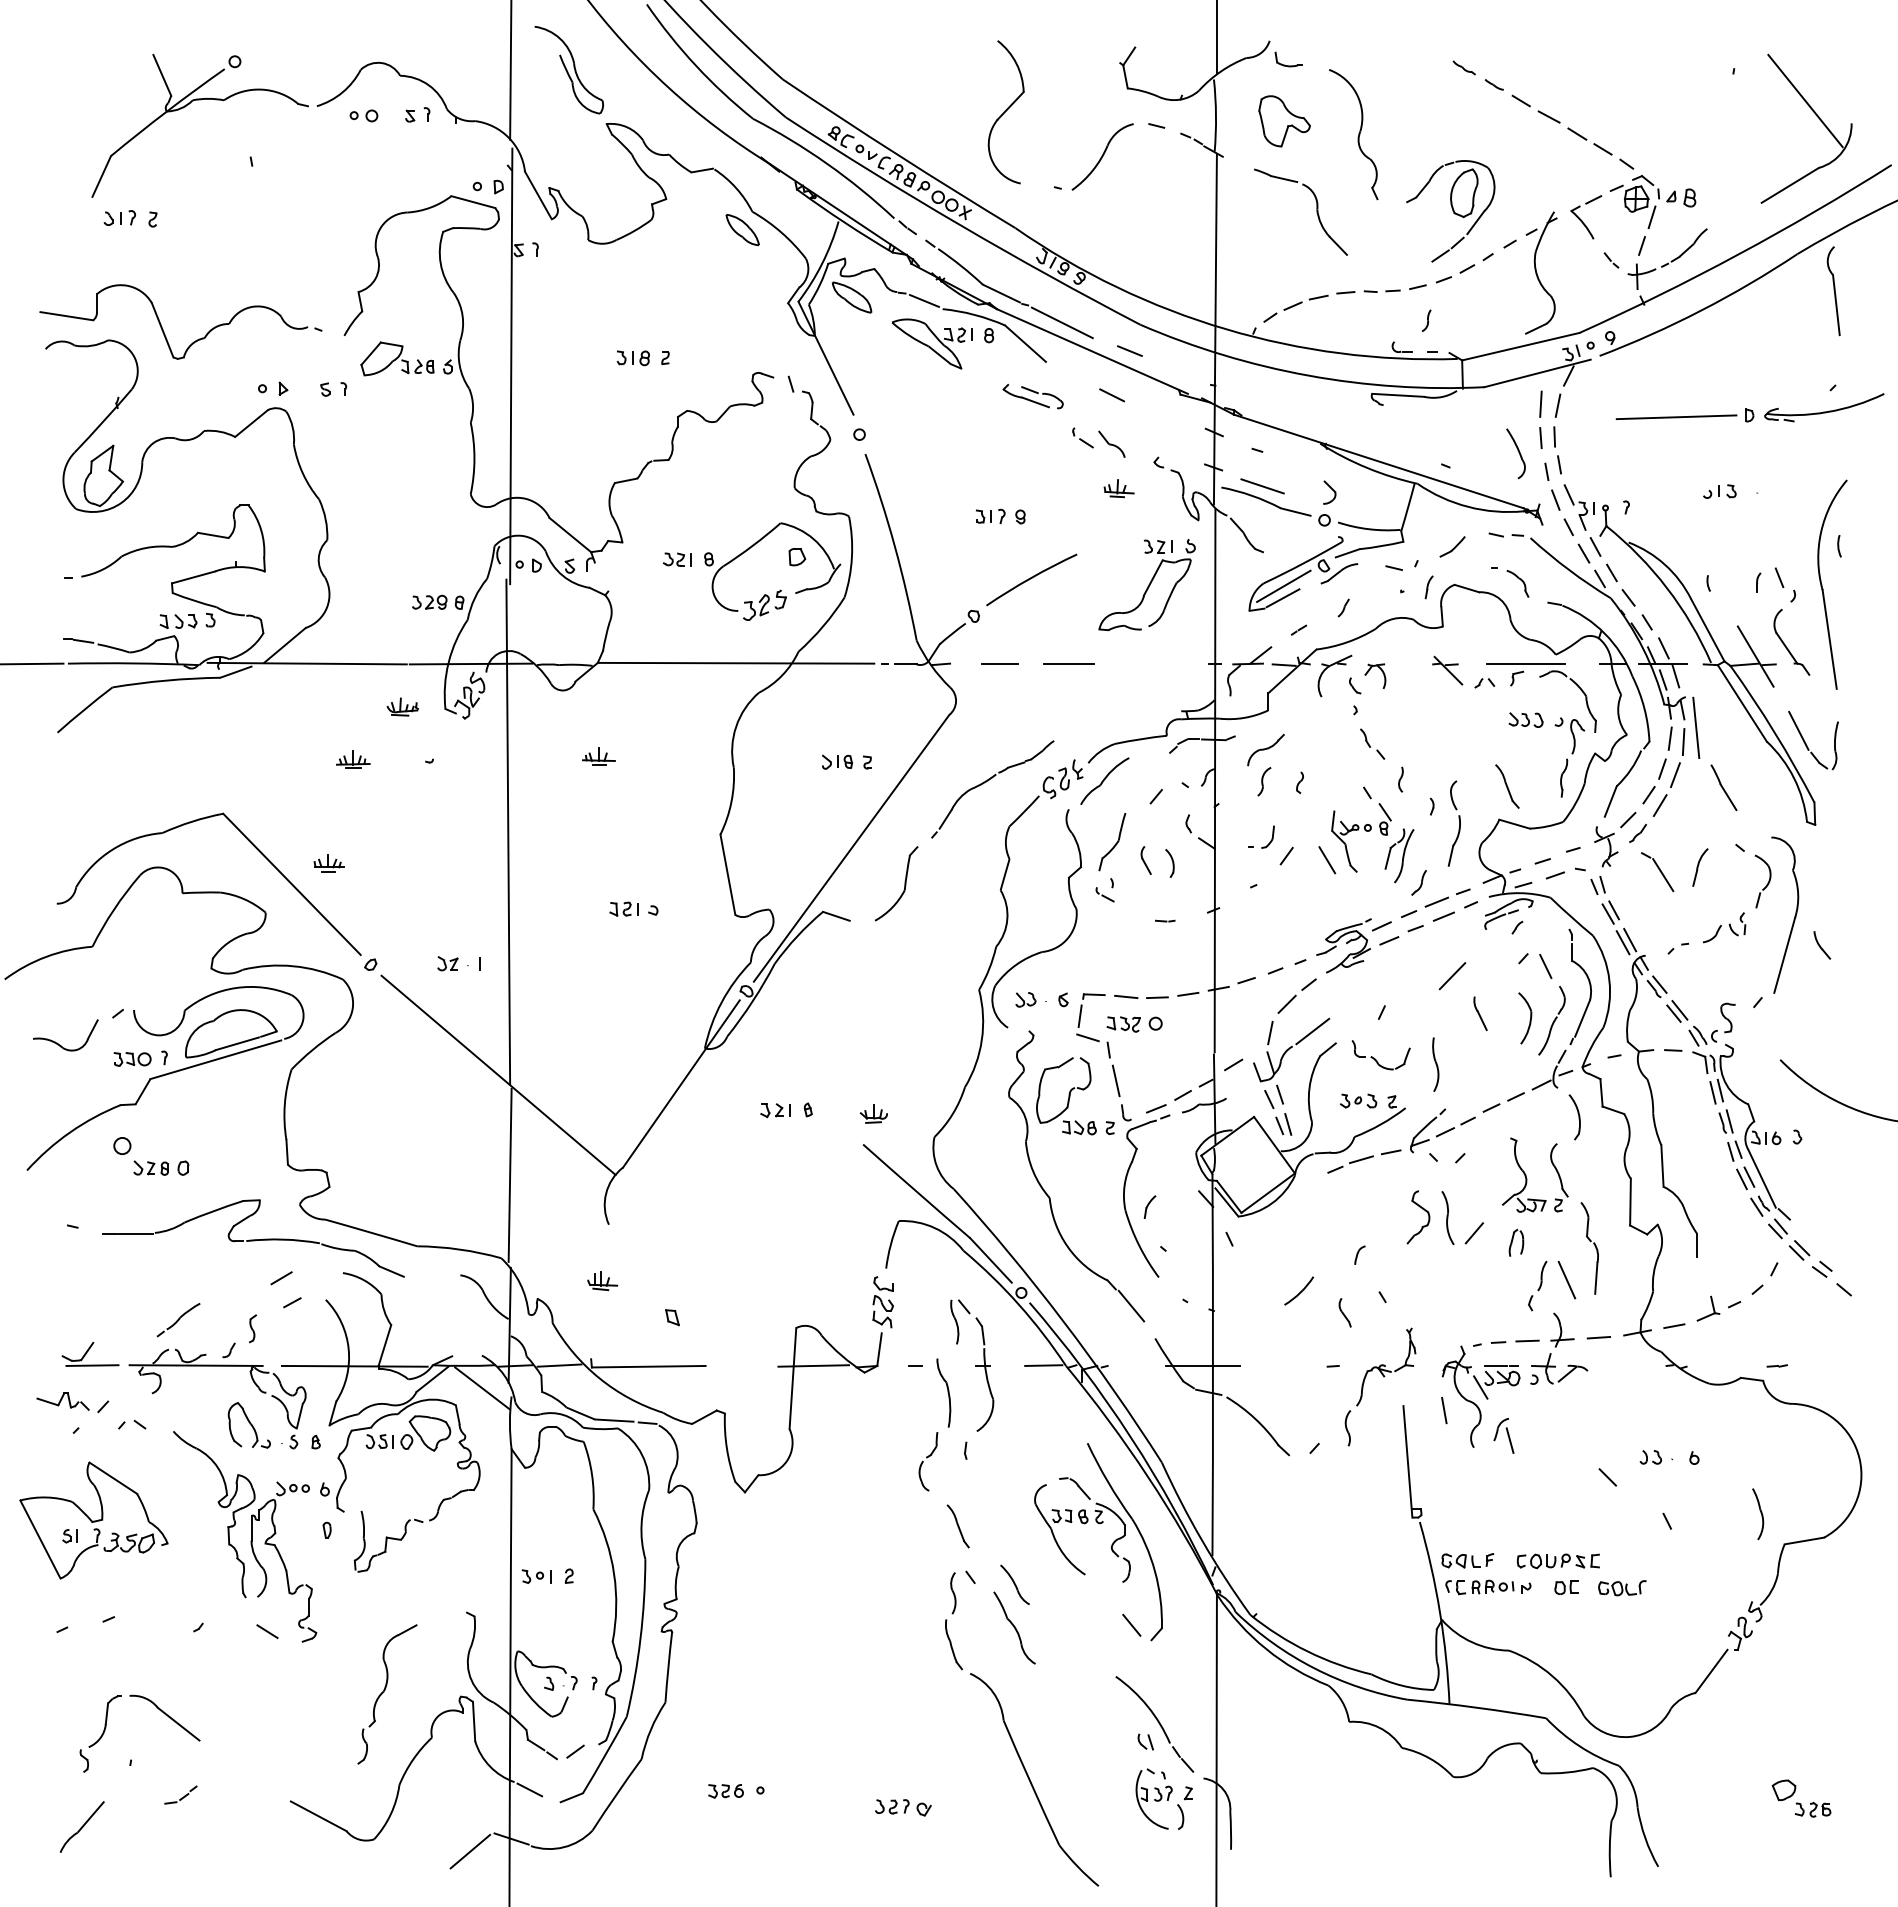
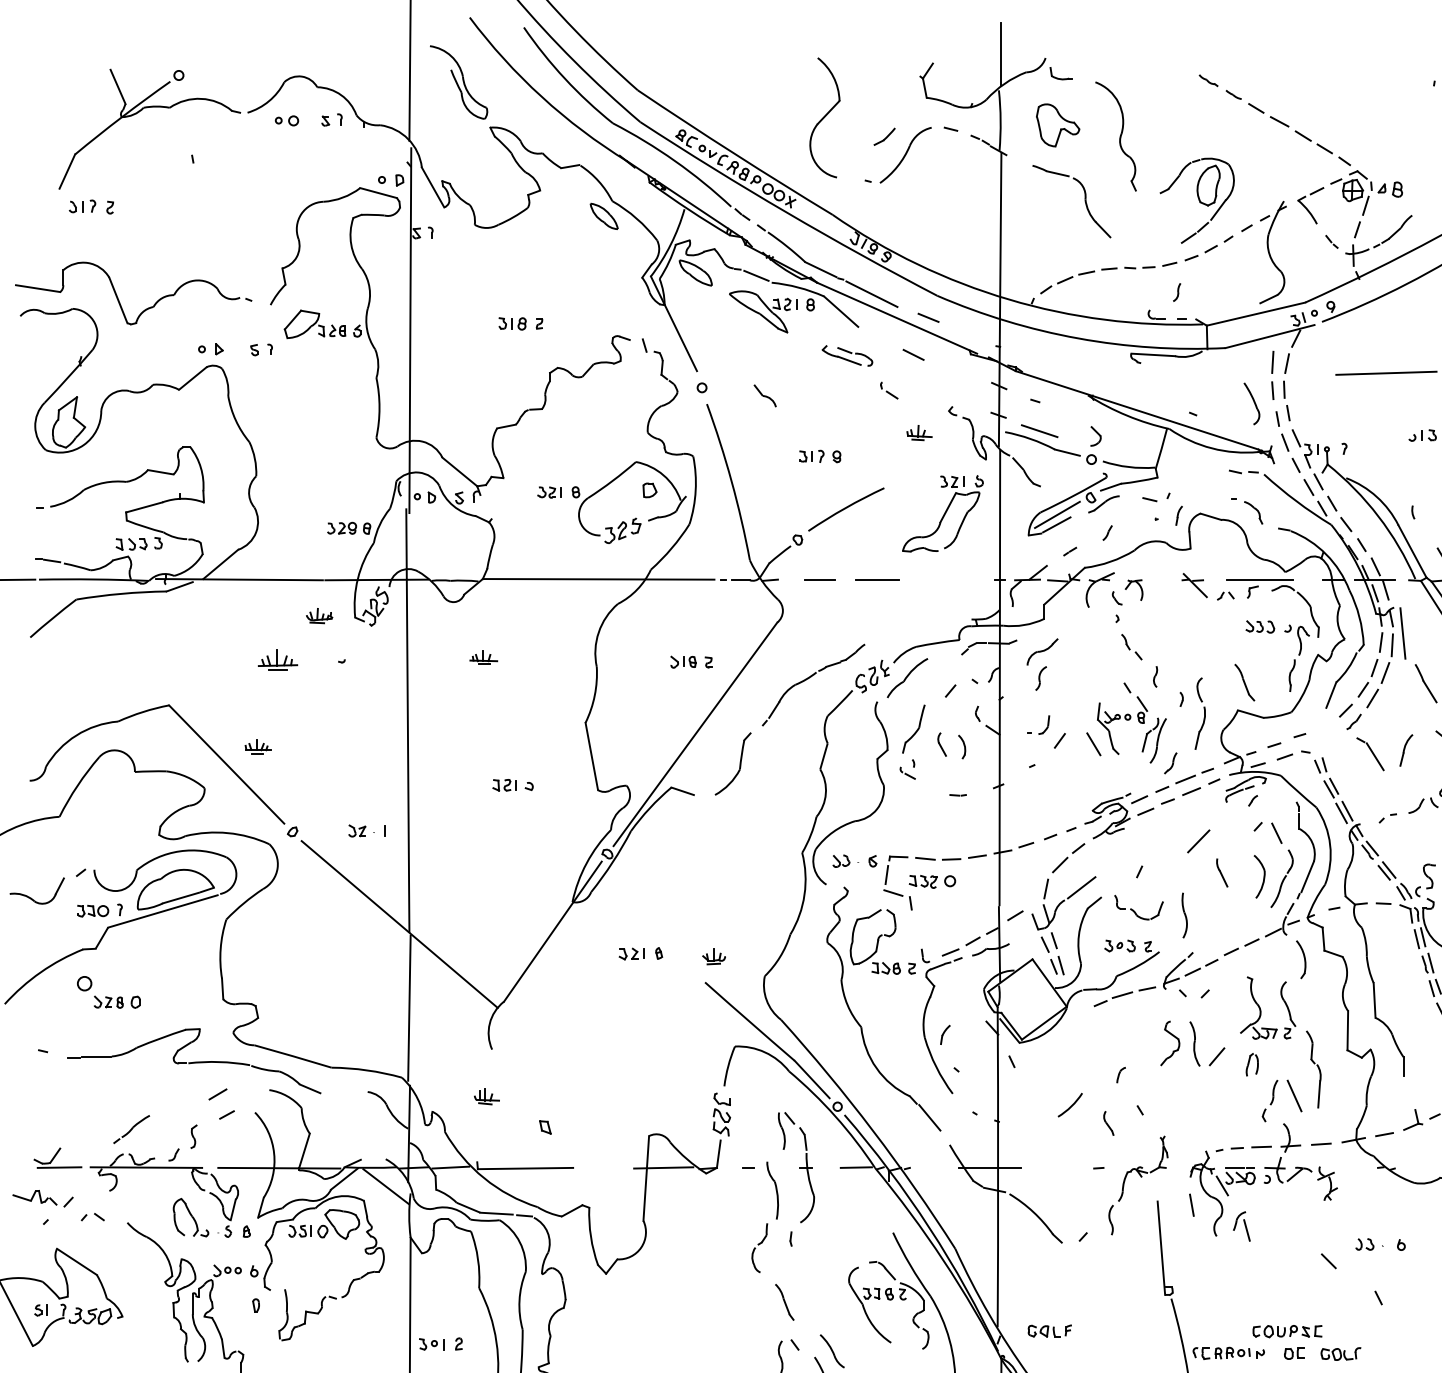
part: (1111, 443) -> (764, 395), moved
part: (1452, 546) -> (884, 136), moved
part: (353, 759) -> (278, 659), size x1.4
part: (1299, 782) -> (1070, 679), removed
part: (1606, 846) -> (1327, 1183), moved
line: (1115, 1080) -> (916, 928), removed
part: (1467, 1560) -> (1049, 1330), moved

